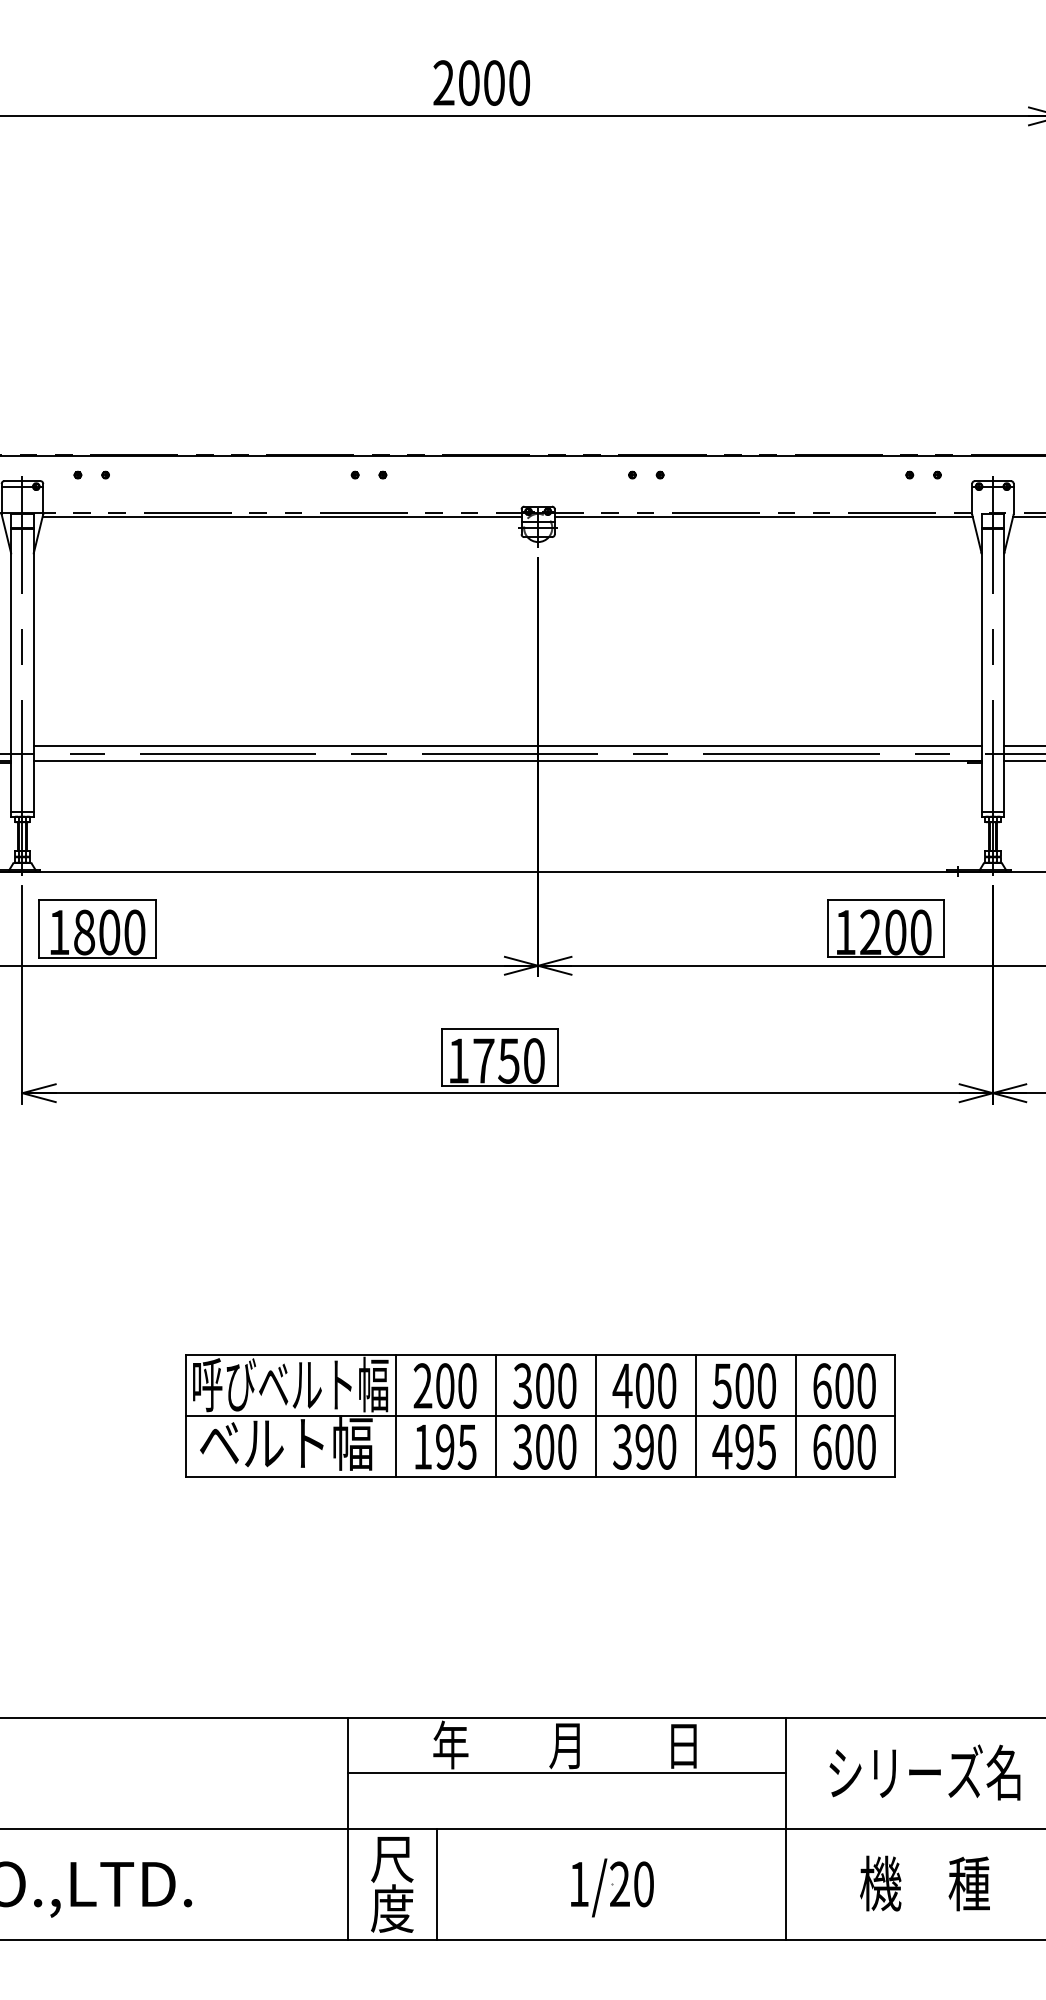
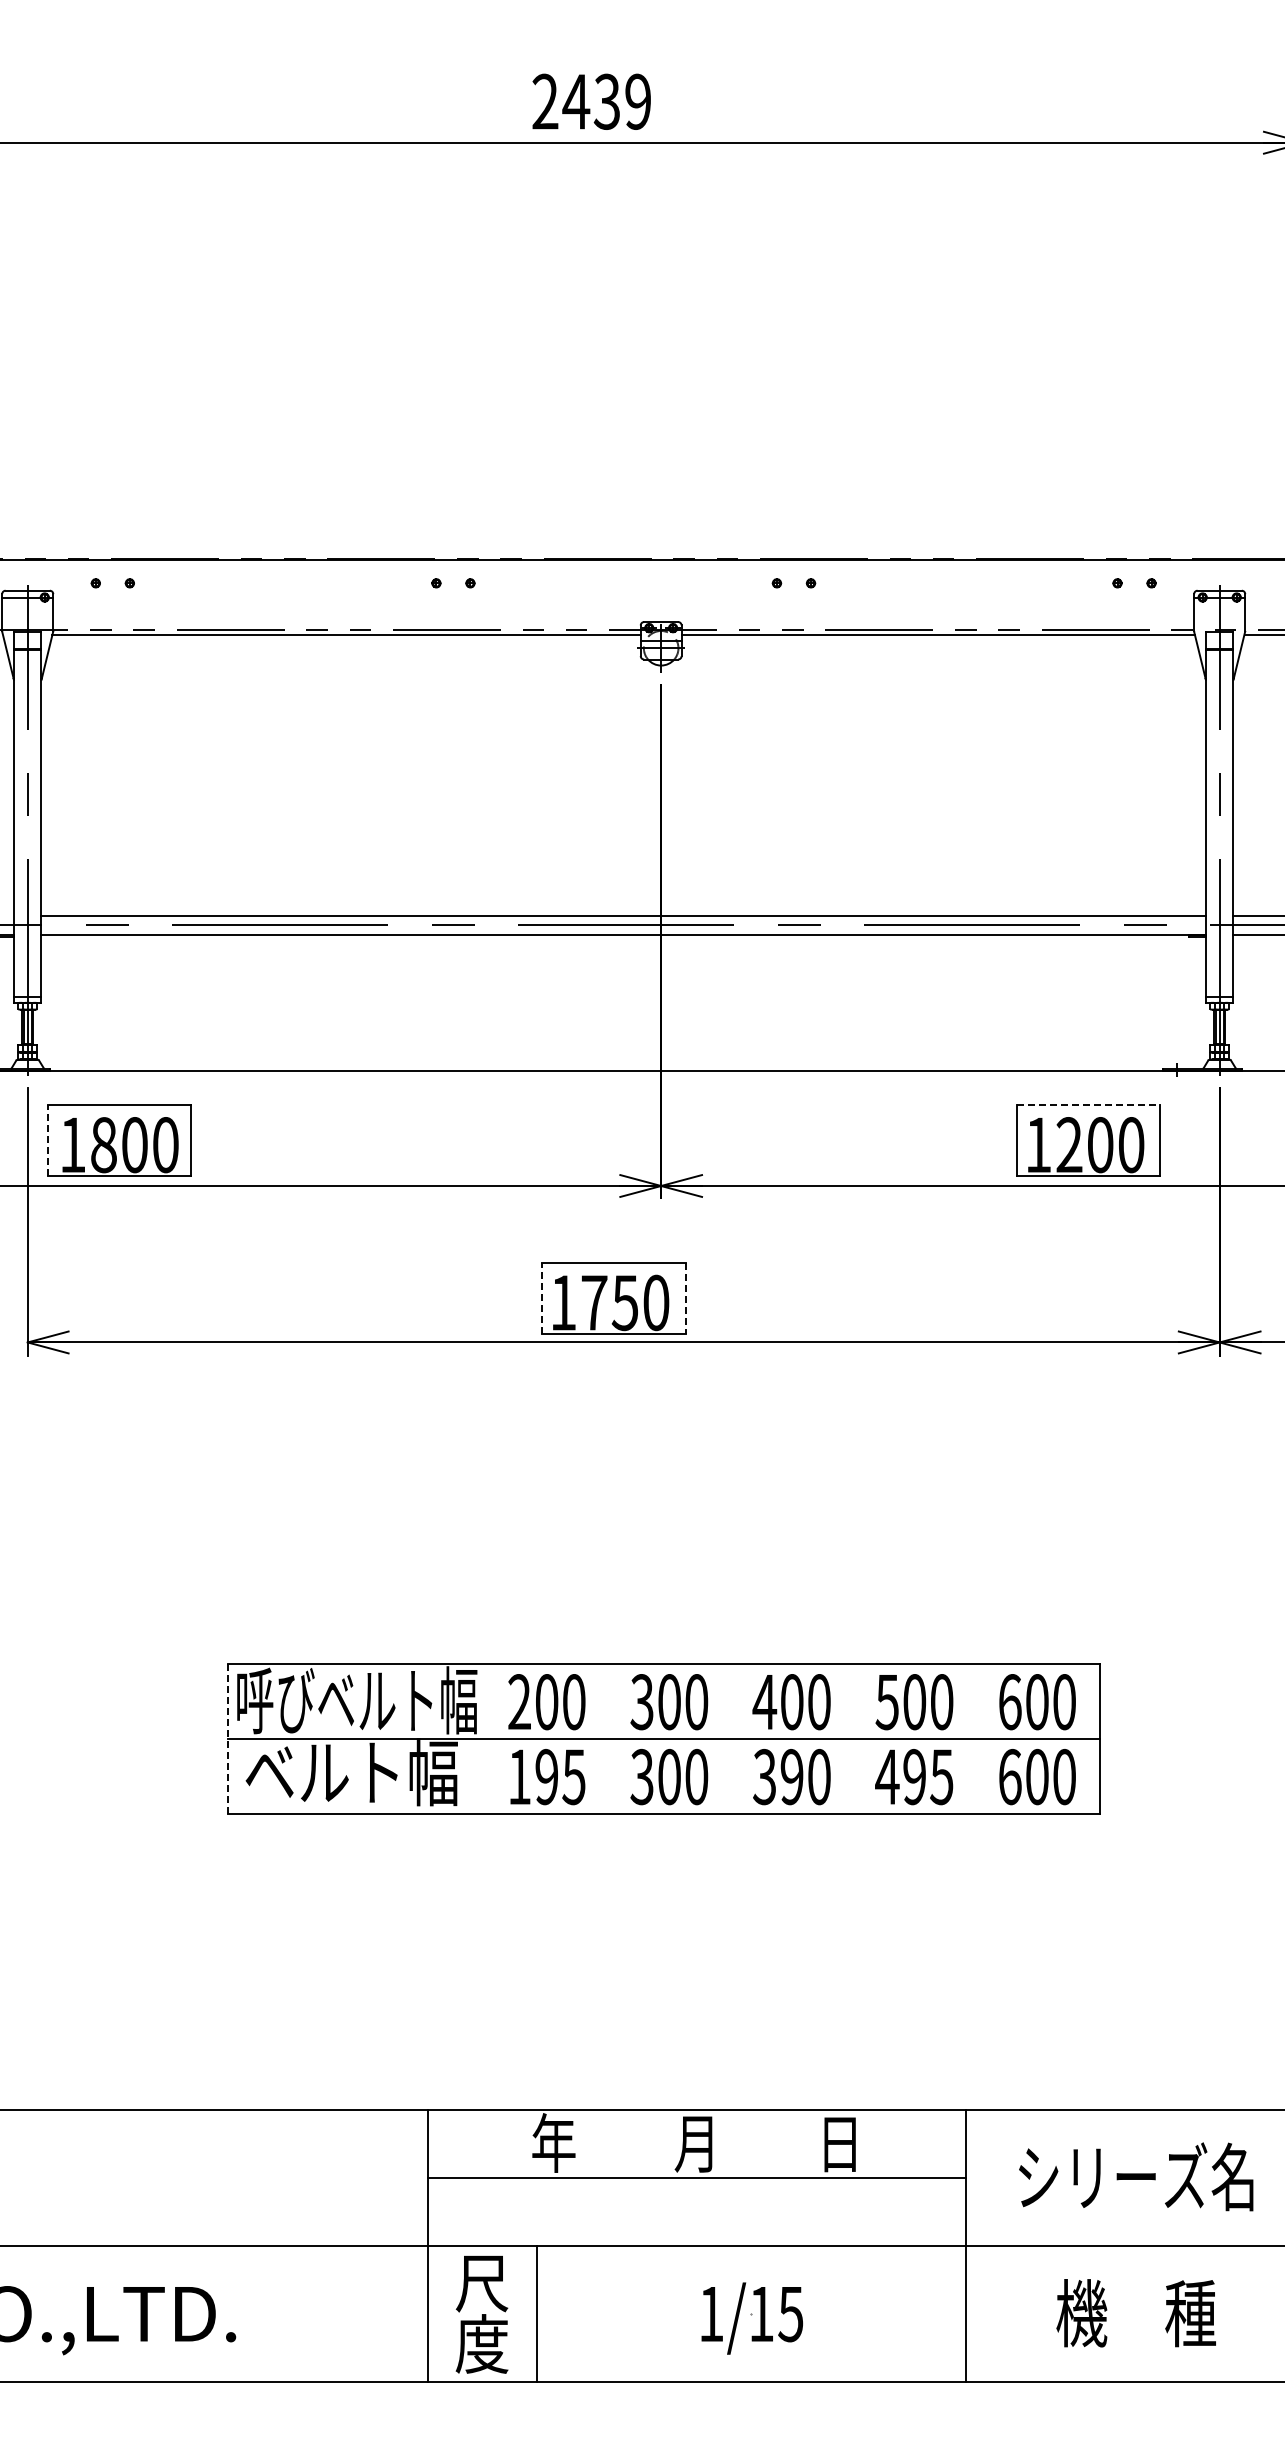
text: (493, 82) -> (606, 101), 2000 -> 2439
line: (886, 900) -> (1088, 1105), solid -> dashed
line: (38, 928) -> (47, 1140), solid -> dashed
line: (441, 1056) -> (542, 1297), solid -> dashed
line: (558, 1057) -> (685, 1298), solid -> dashed
line: (185, 1415) -> (228, 1738), solid -> dashed
line: (395, 1415) -> (486, 1738), removed
line: (496, 1415) -> (609, 1738), removed
line: (596, 1415) -> (732, 1738), removed
line: (695, 1415) -> (854, 1738), removed
line: (795, 1415) -> (977, 1738), removed
text: (632, 1884) -> (776, 2314), 1/20 -> 1/15

